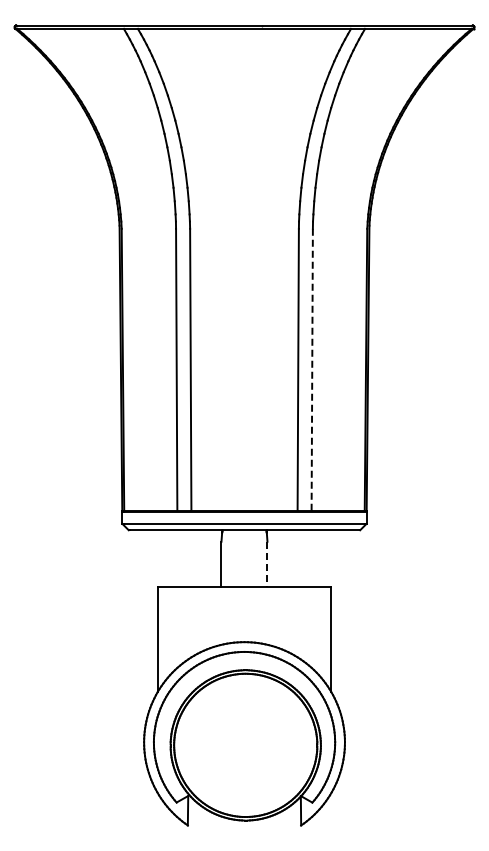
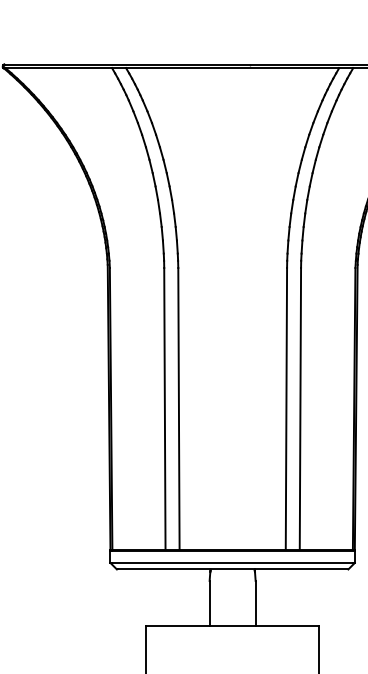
line: (312, 369) -> (300, 408), dashed -> solid
line: (267, 564) -> (255, 603), dashed -> solid

